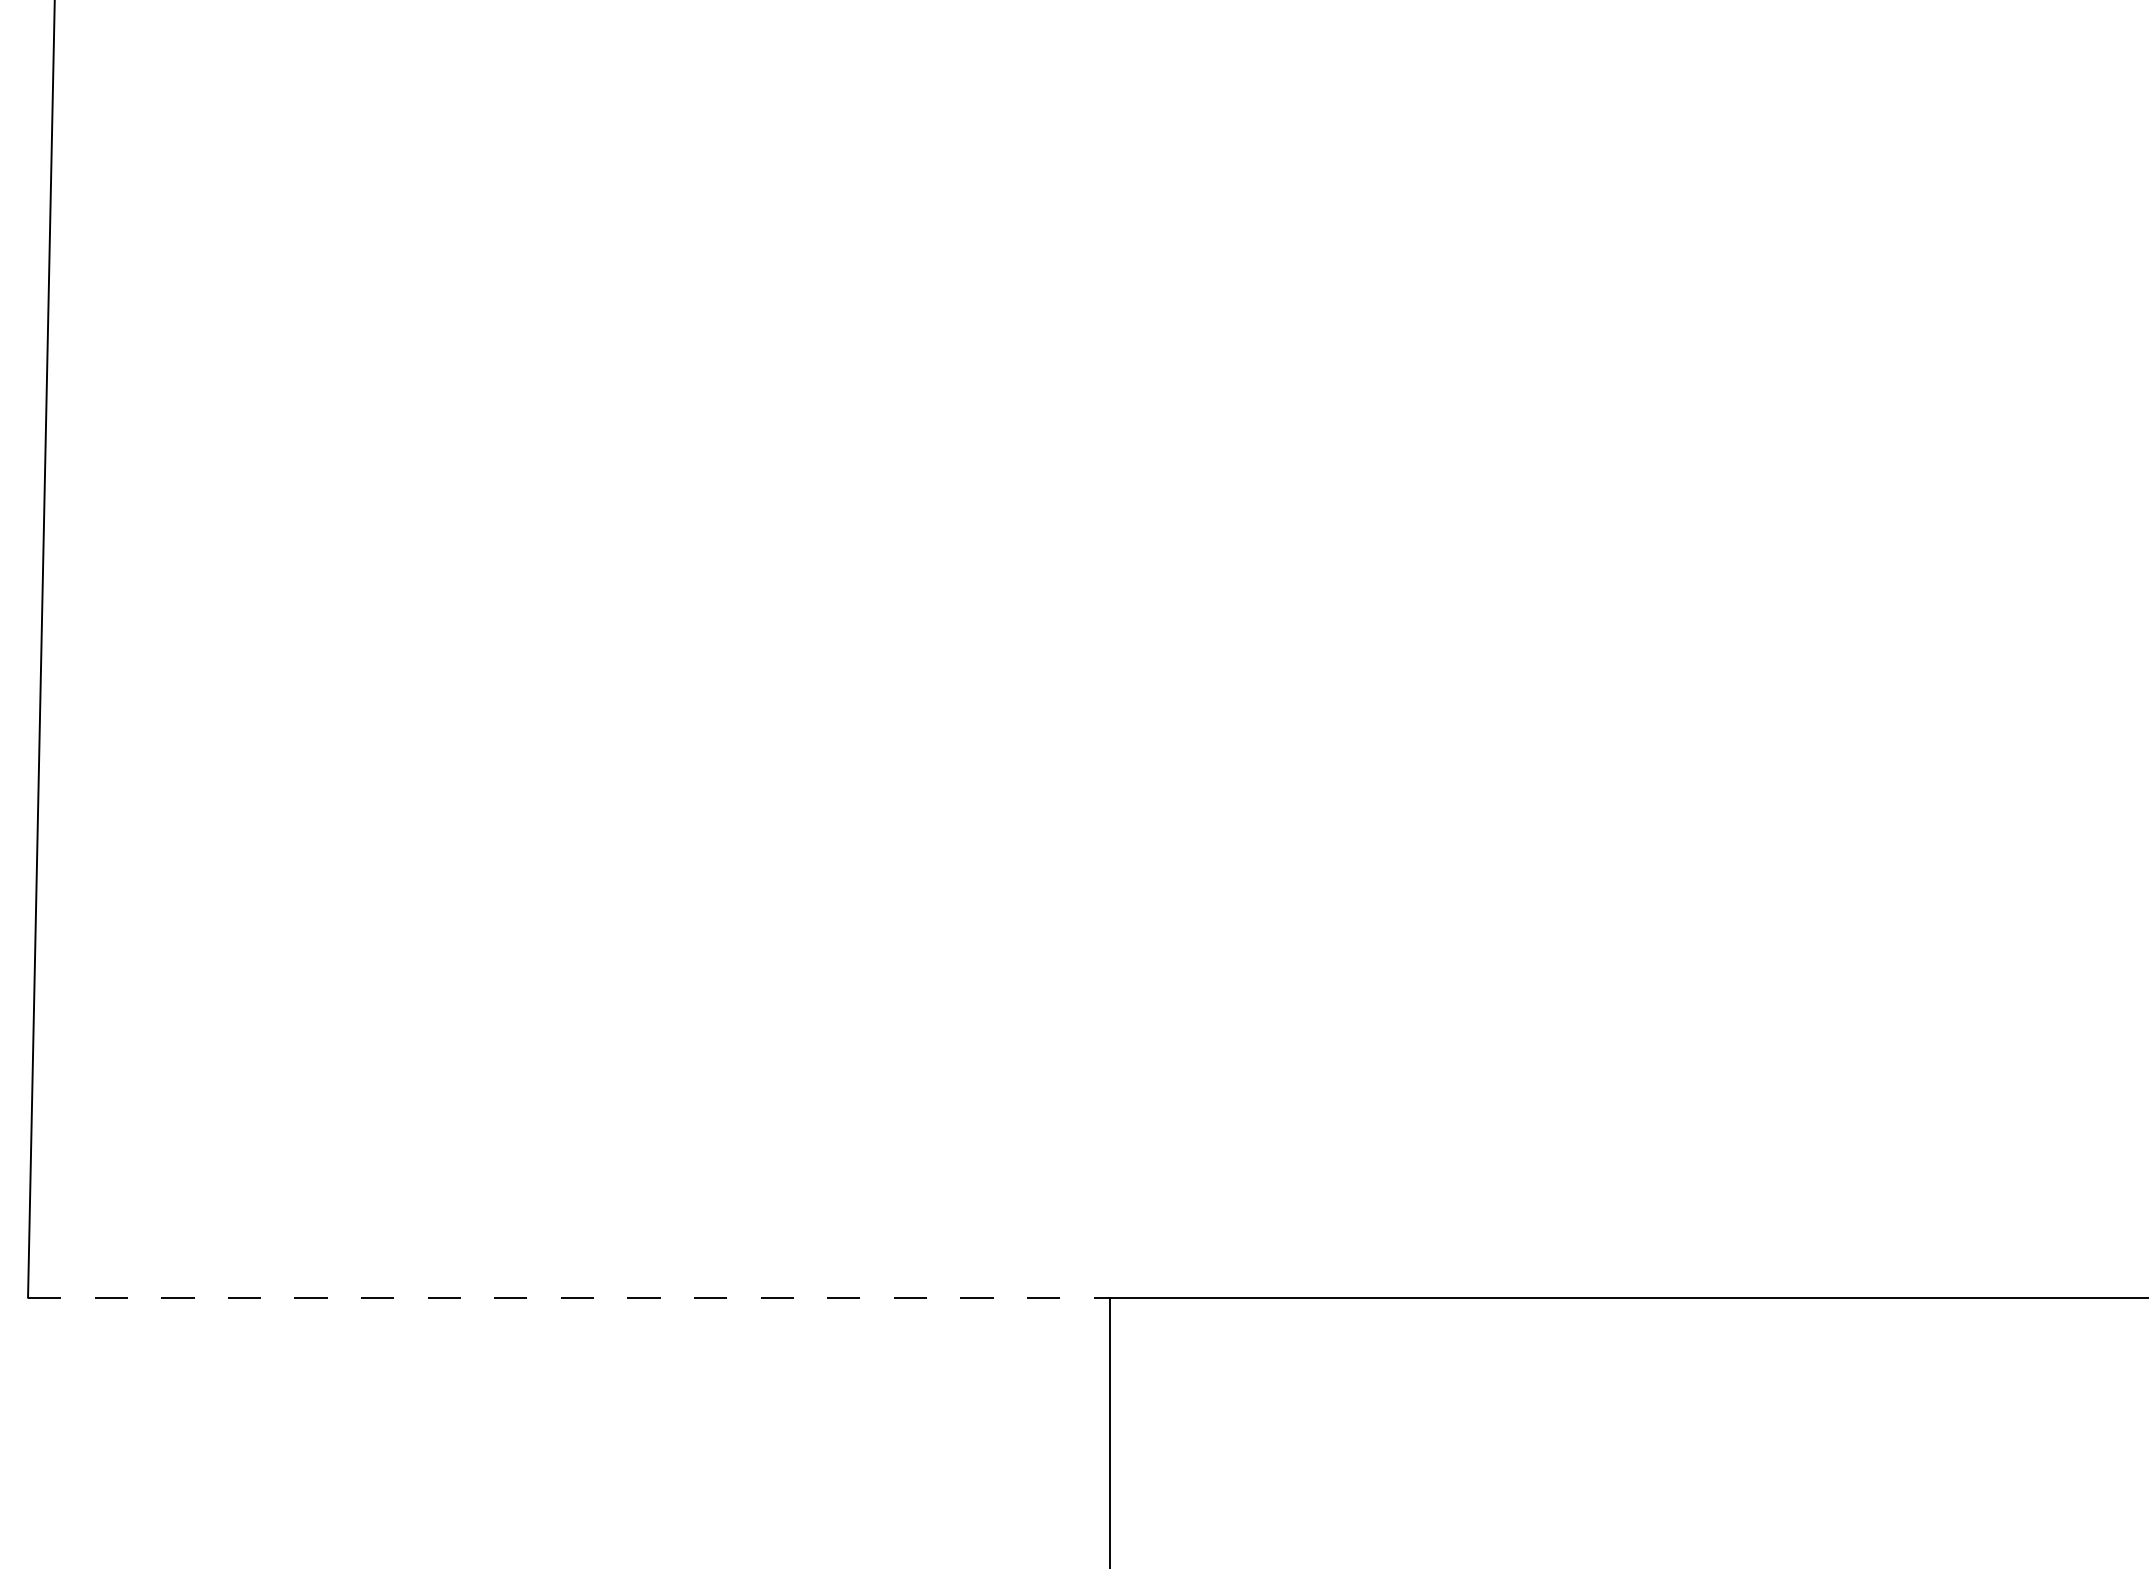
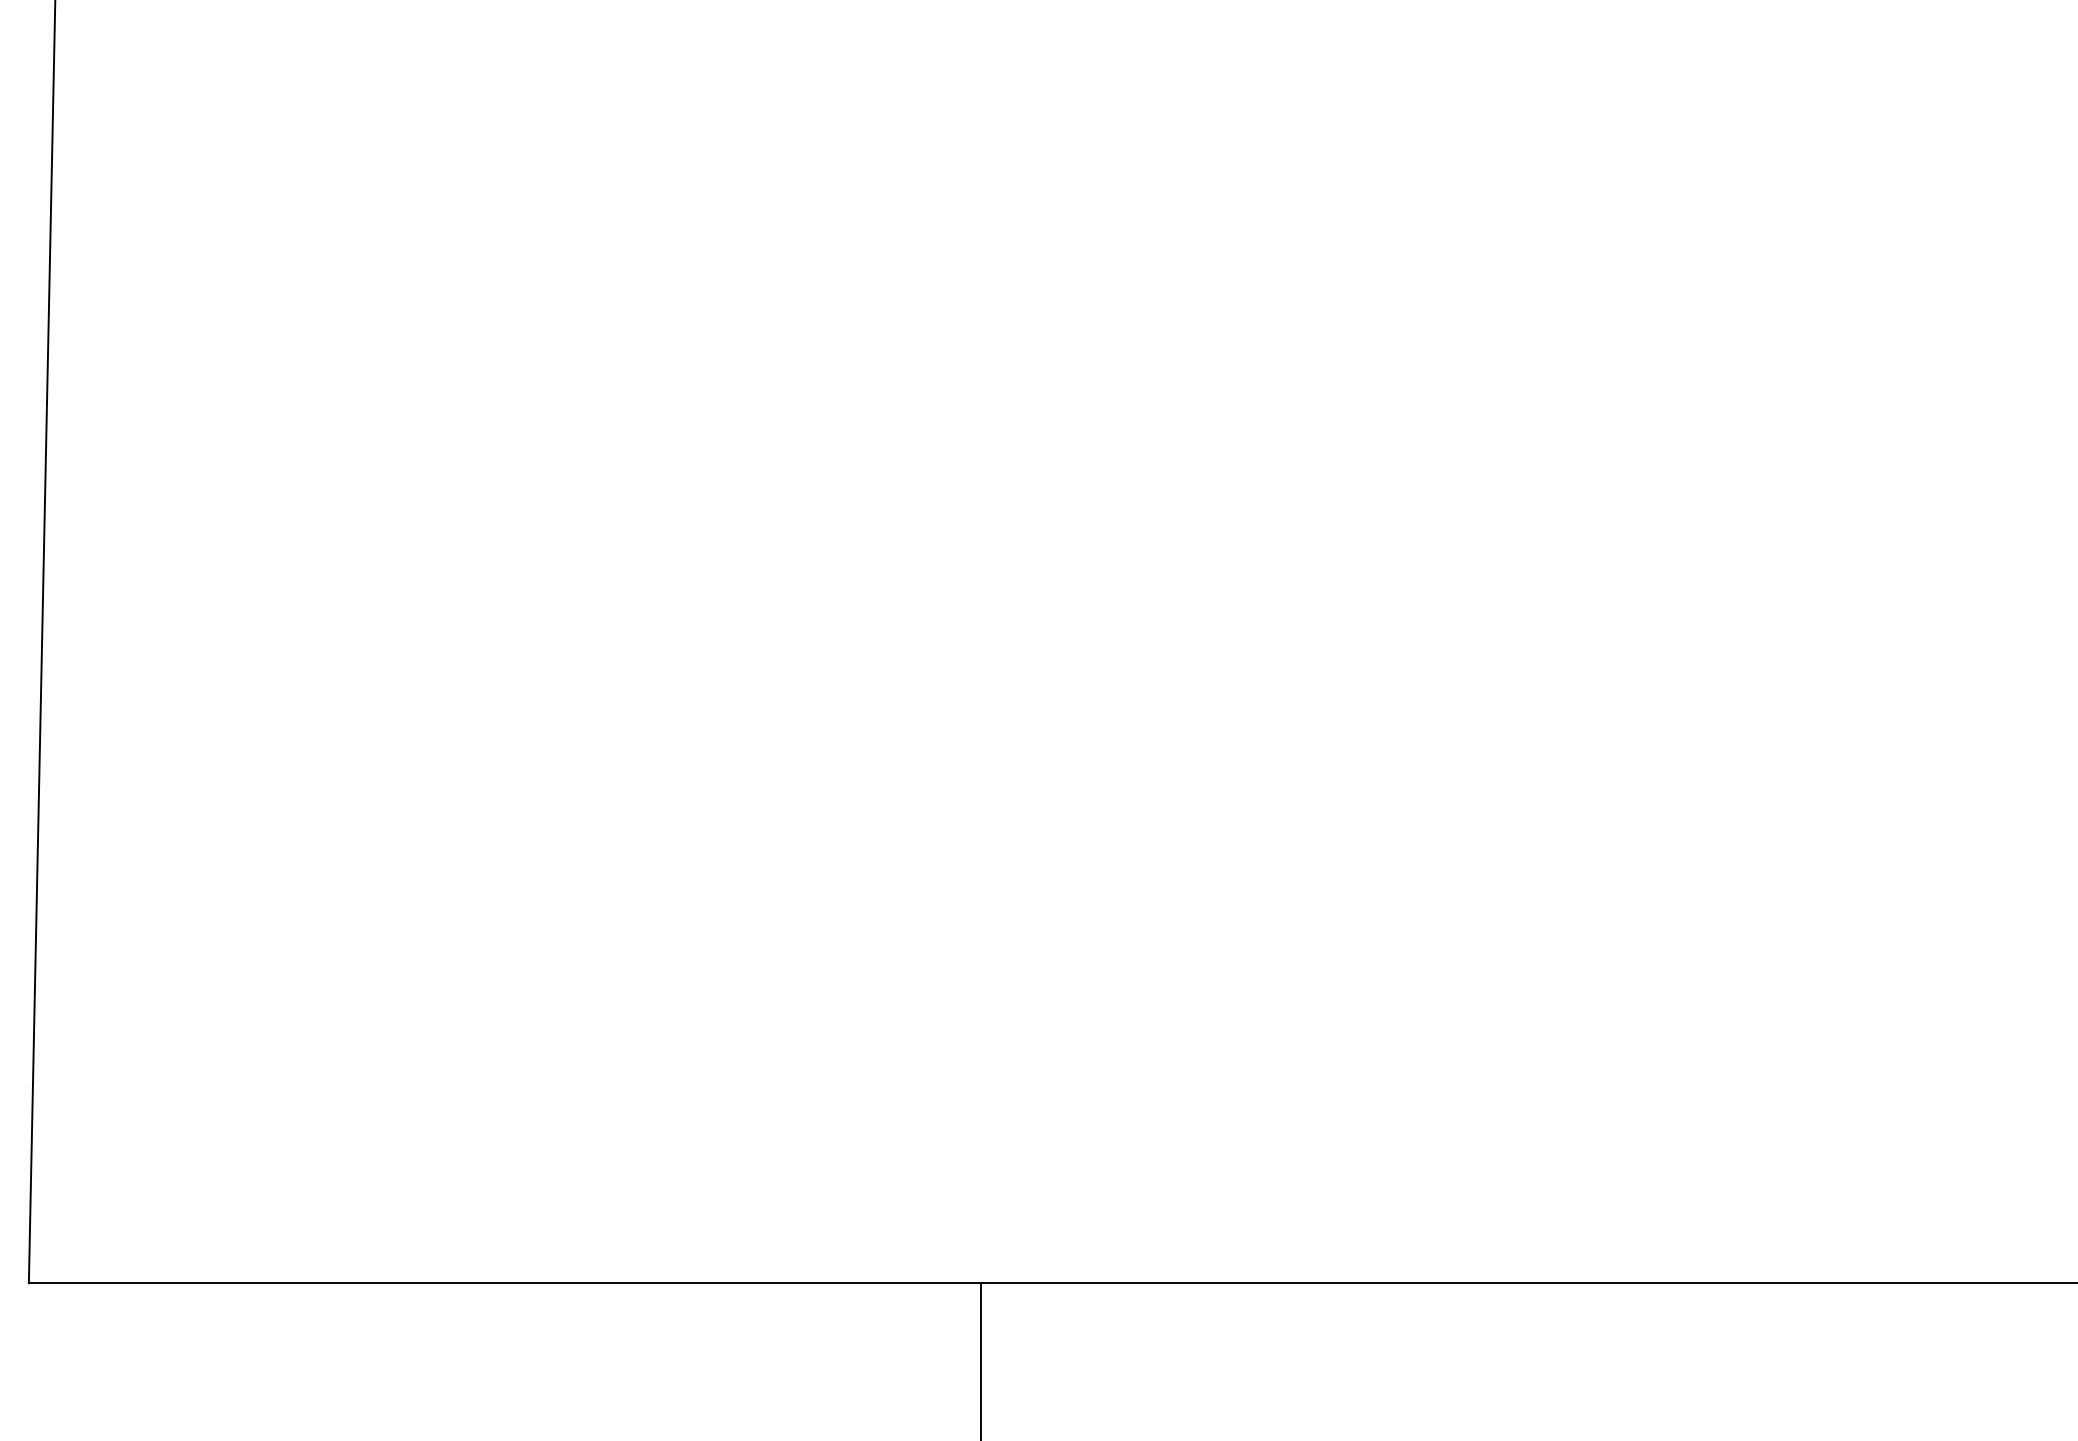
line: (568, 1297) -> (504, 1283), dashed -> solid

